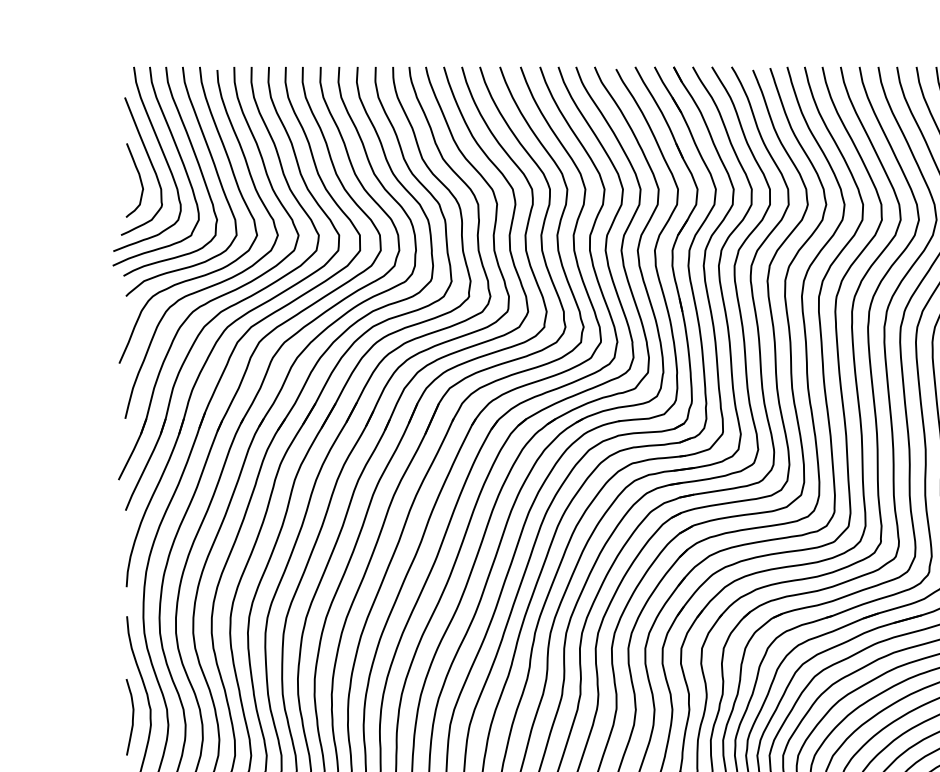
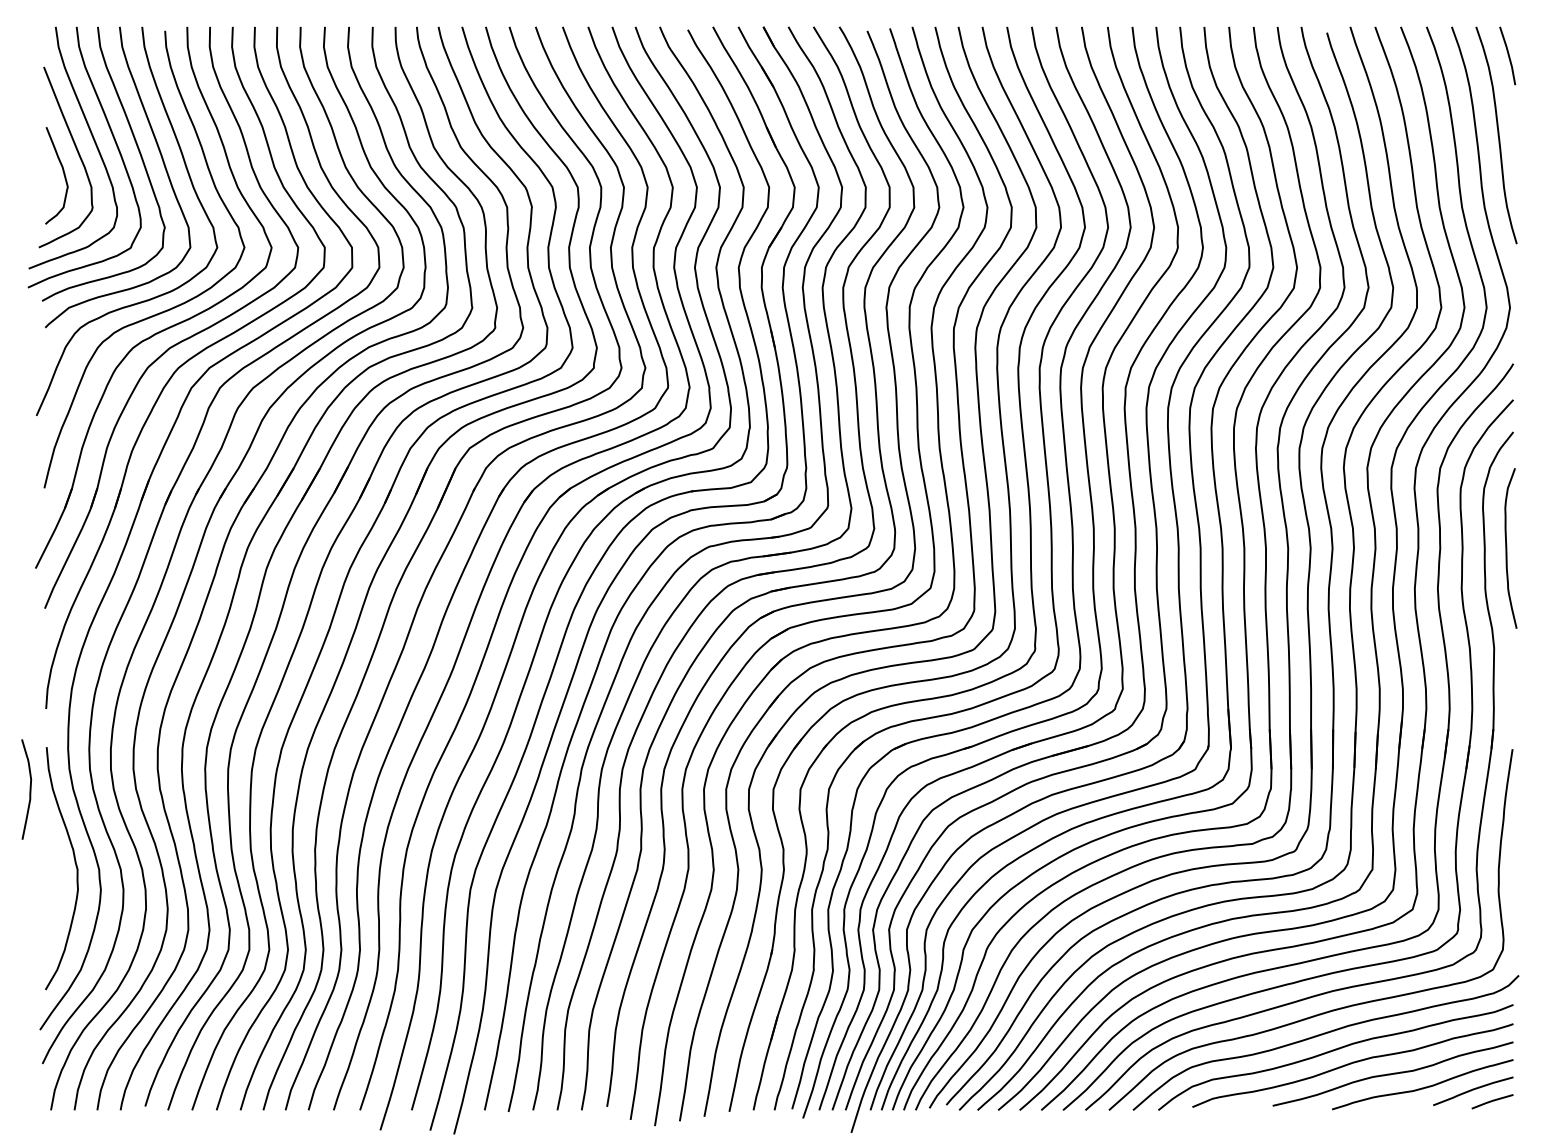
curve: (132, 717) -> (29, 789), moved

